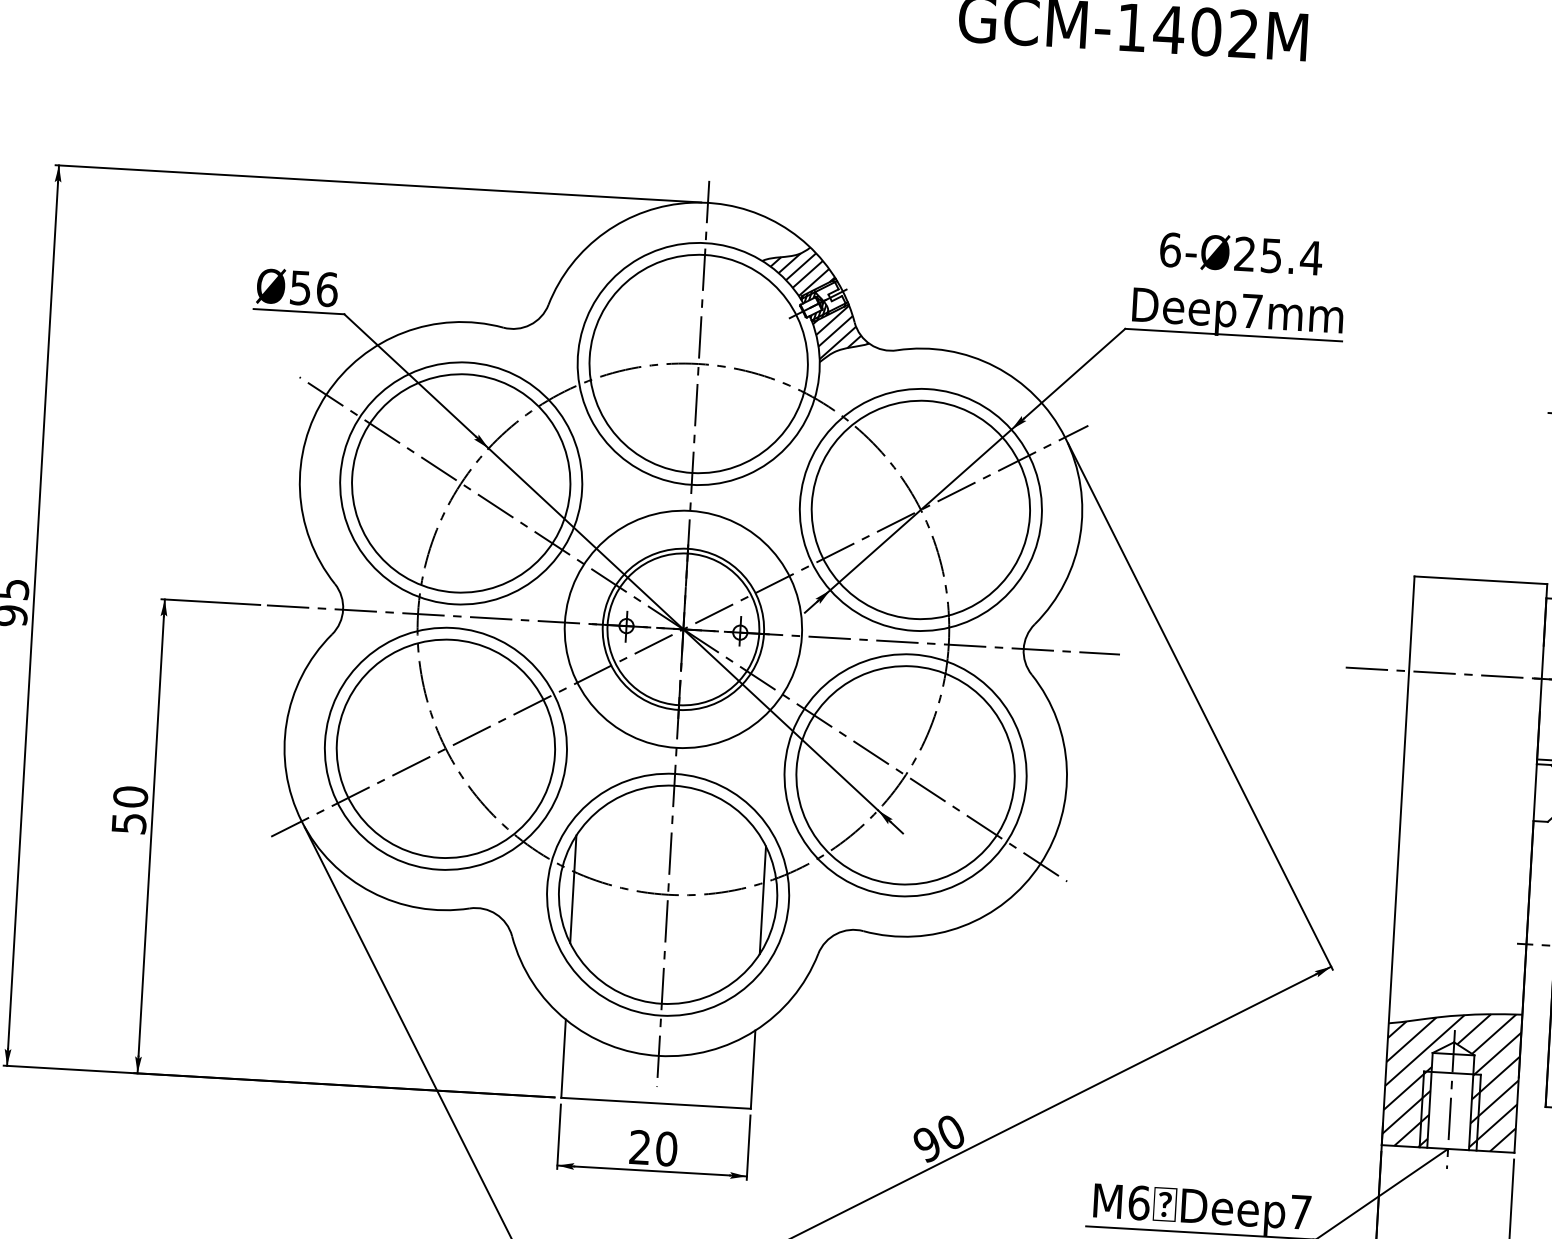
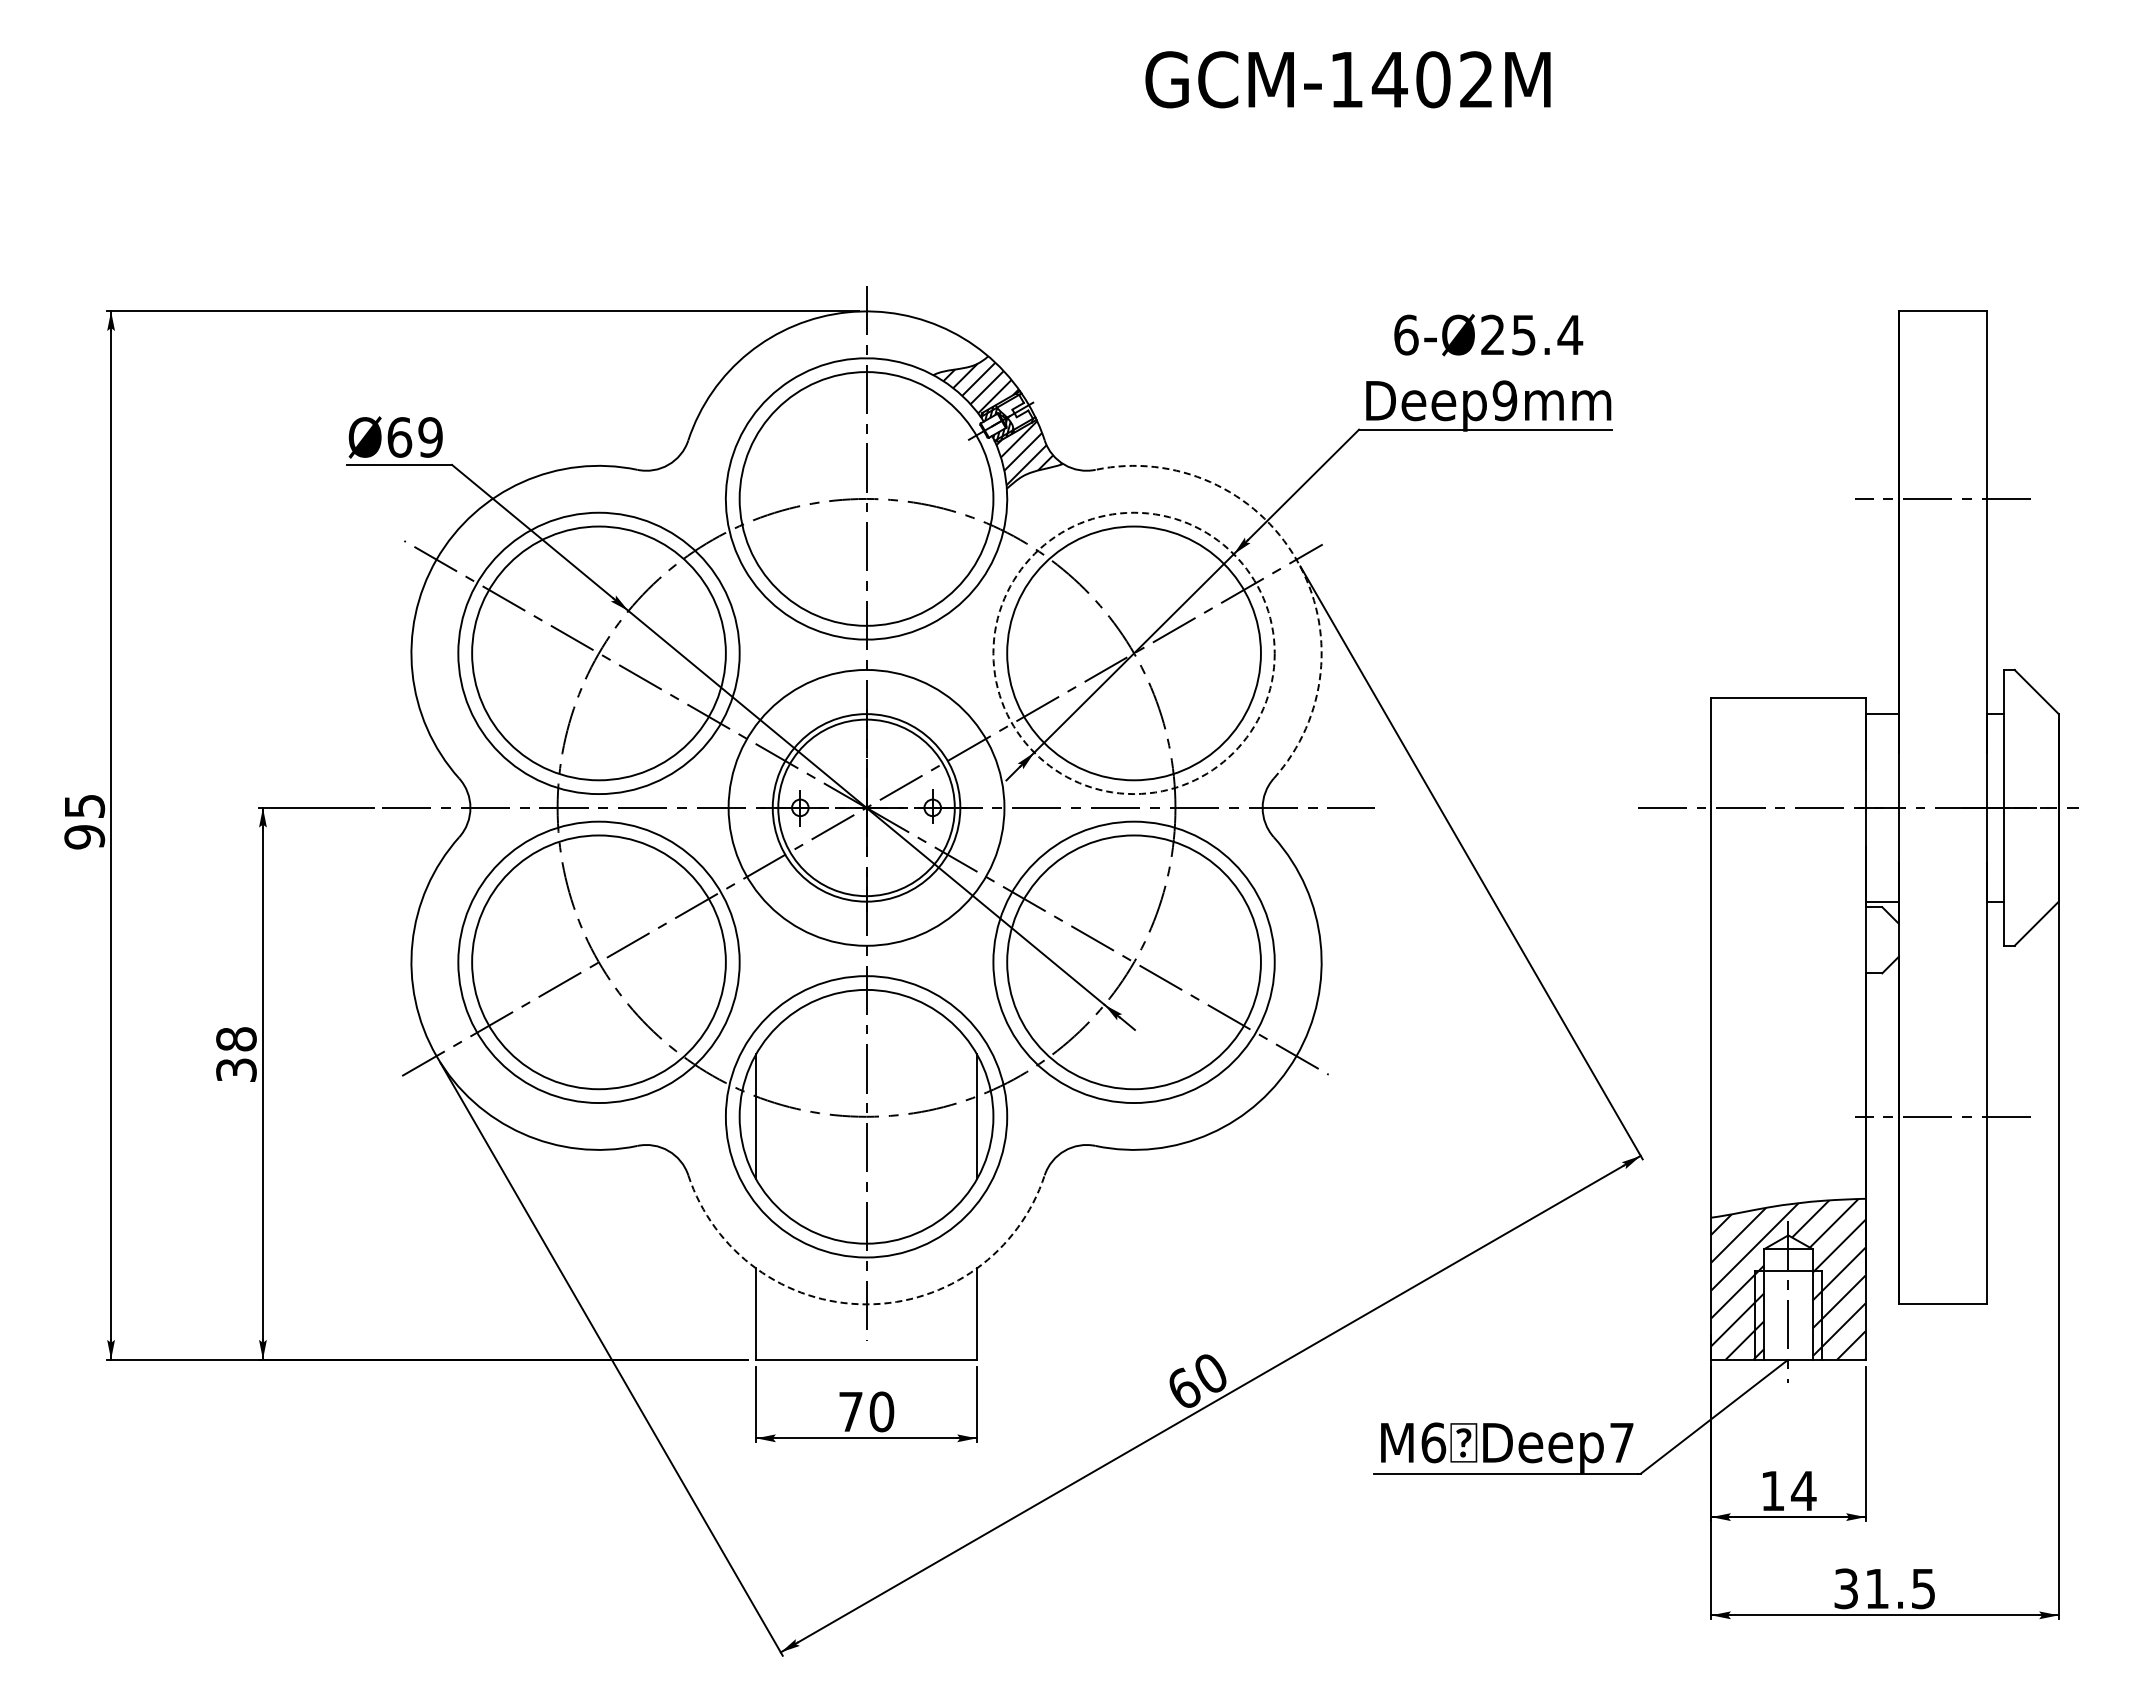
text: (314, 288) -> (415, 437), Ø56 -> Ø69
text: (1251, 311) -> (1504, 400), Deep7mm -> Deep9mm
arc: (1065, 437) -> (1296, 559), solid -> dashed
circle: (920, 509) -> (1133, 653), solid -> dashed
text: (129, 810) -> (236, 1054), 50 -> 38
arc: (658, 1056) -> (866, 1304), solid -> dashed
text: (926, 1143) -> (1183, 1388), 90 -> 60
text: (639, 1147) -> (850, 1411), 20 -> 70

